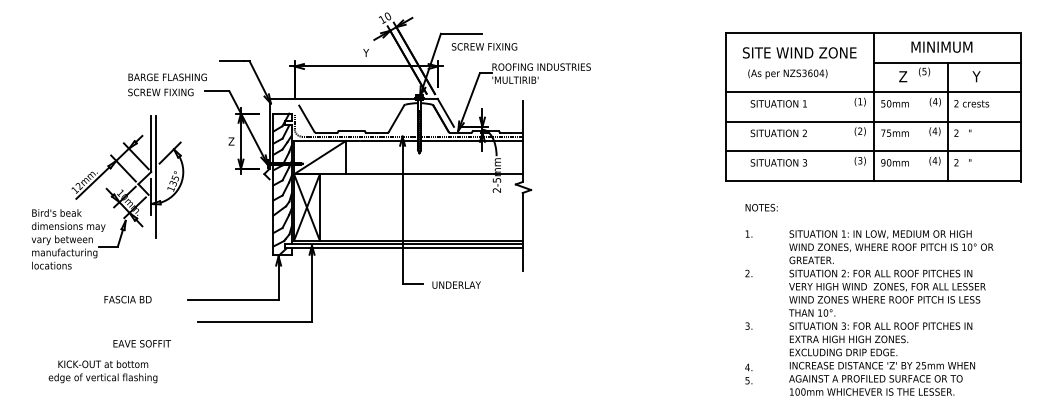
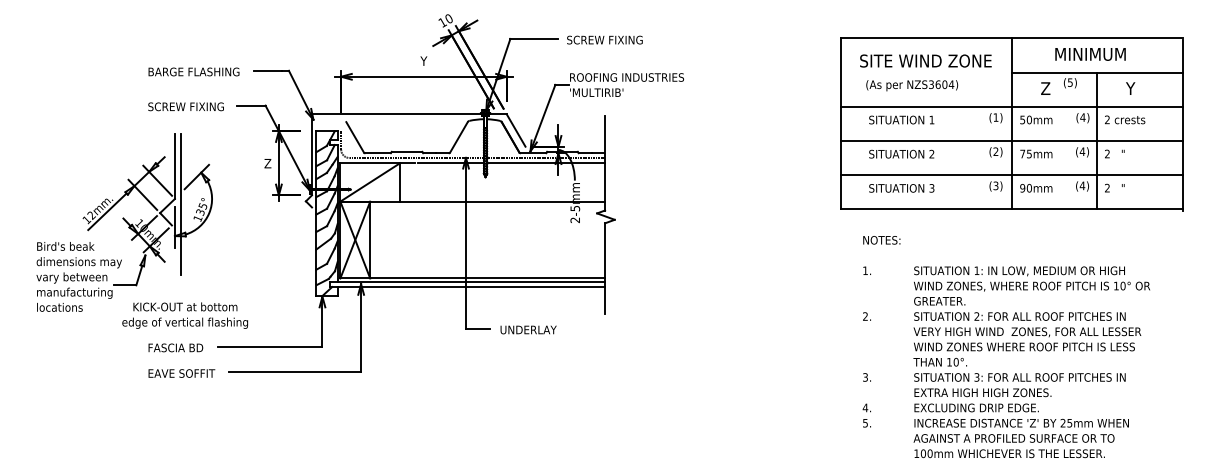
text: (484, 46) -> (604, 39), moved
text: (167, 77) -> (193, 72), moved
text: (127, 299) -> (175, 347), moved
text: (141, 343) -> (181, 373), moved
text: (102, 371) -> (184, 315), moved
text: (748, 373) -> (866, 414), moved

